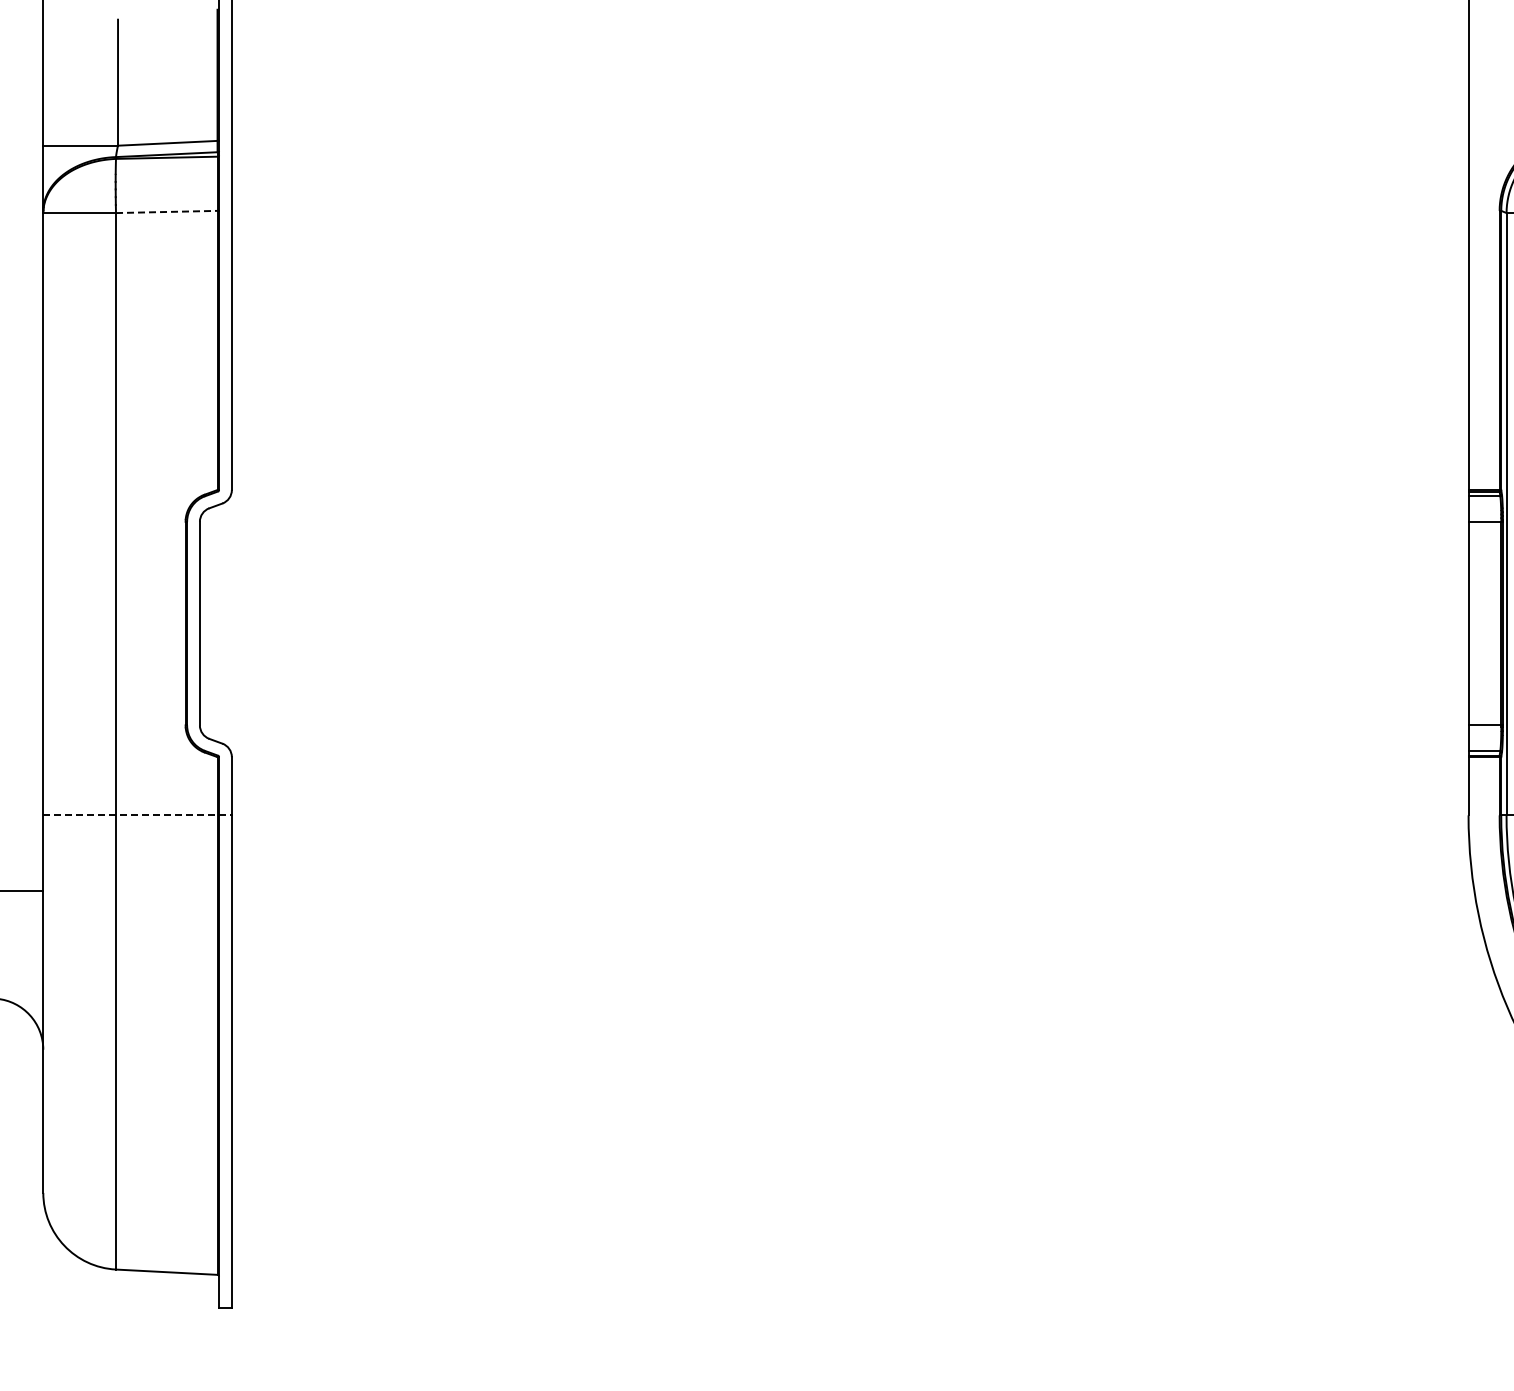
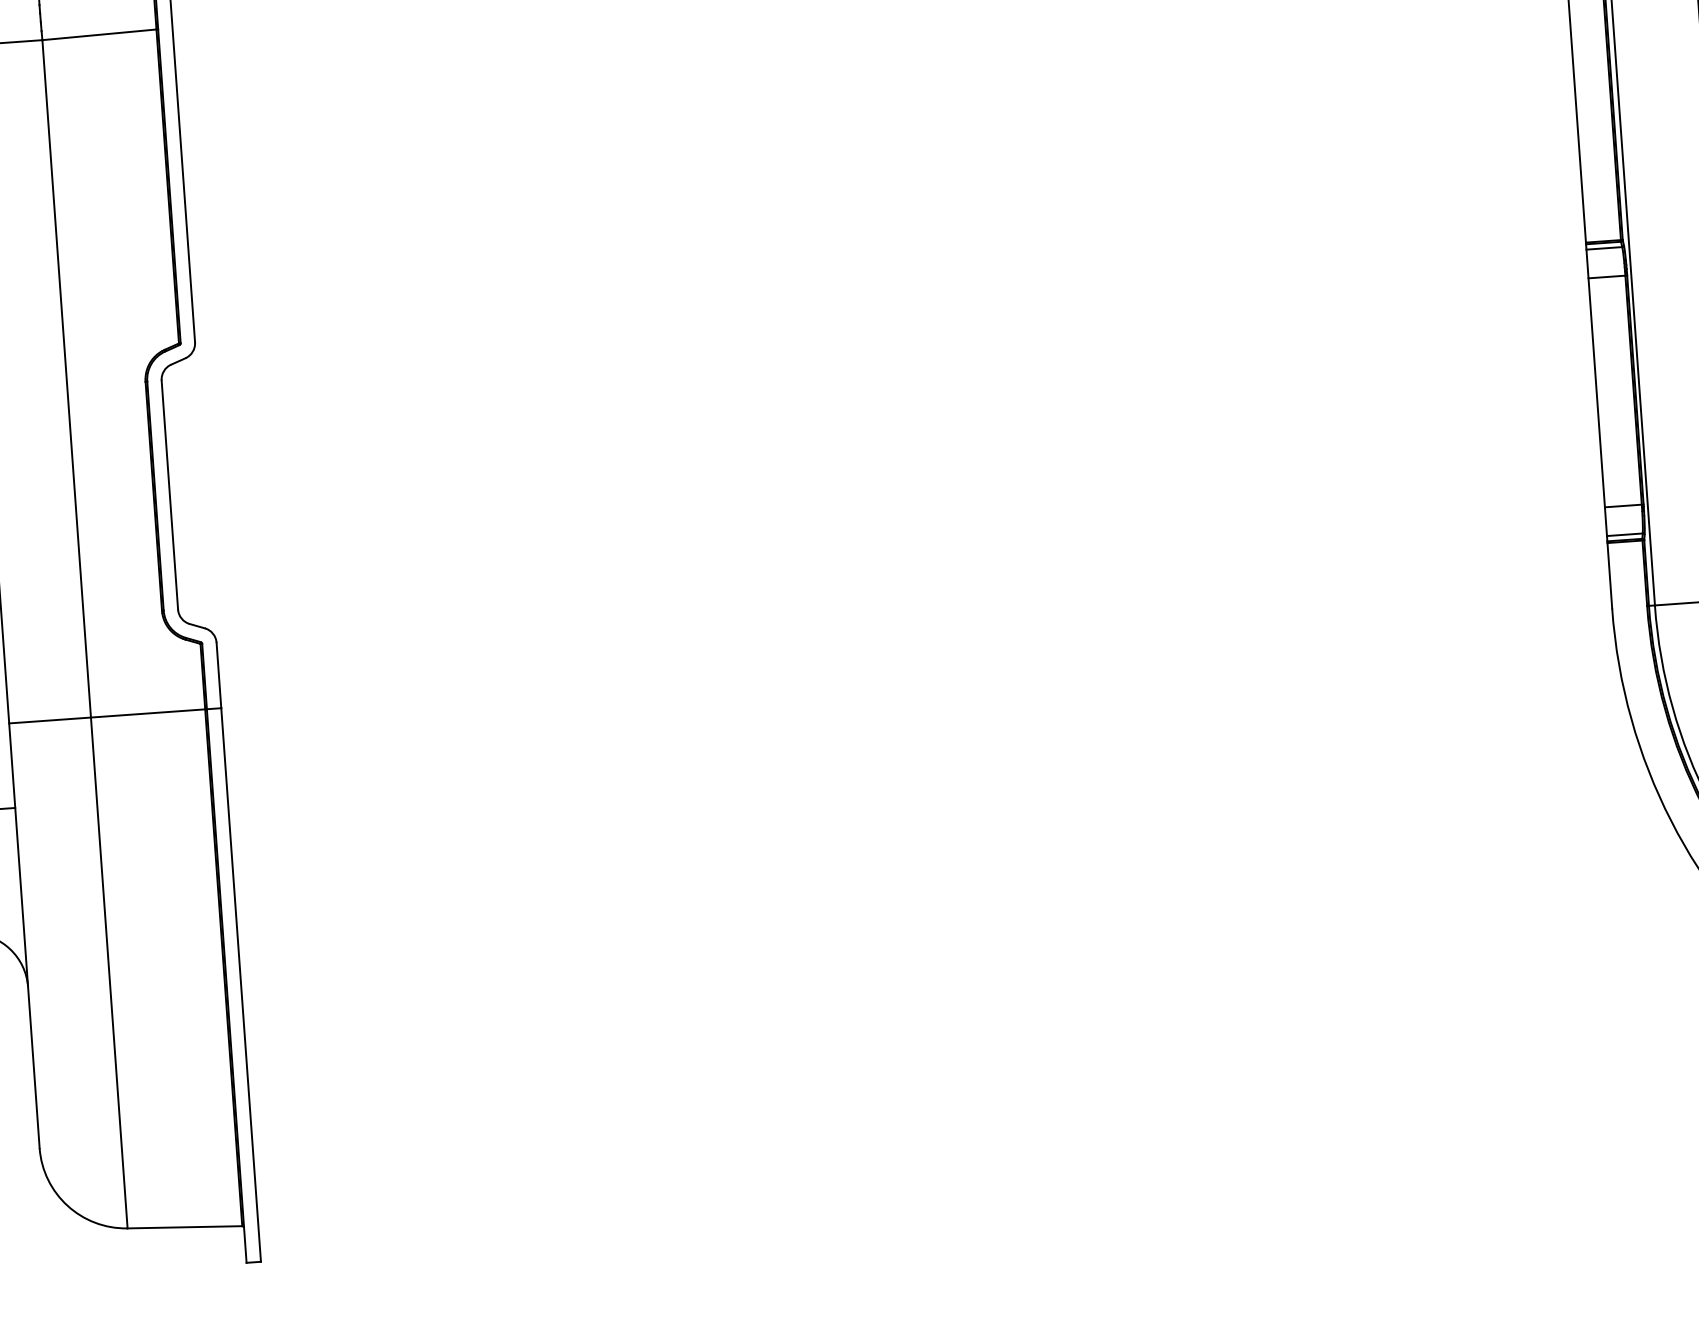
line: (166, 211) -> (99, 34), dashed -> solid
line: (138, 815) -> (116, 715), dashed -> solid

